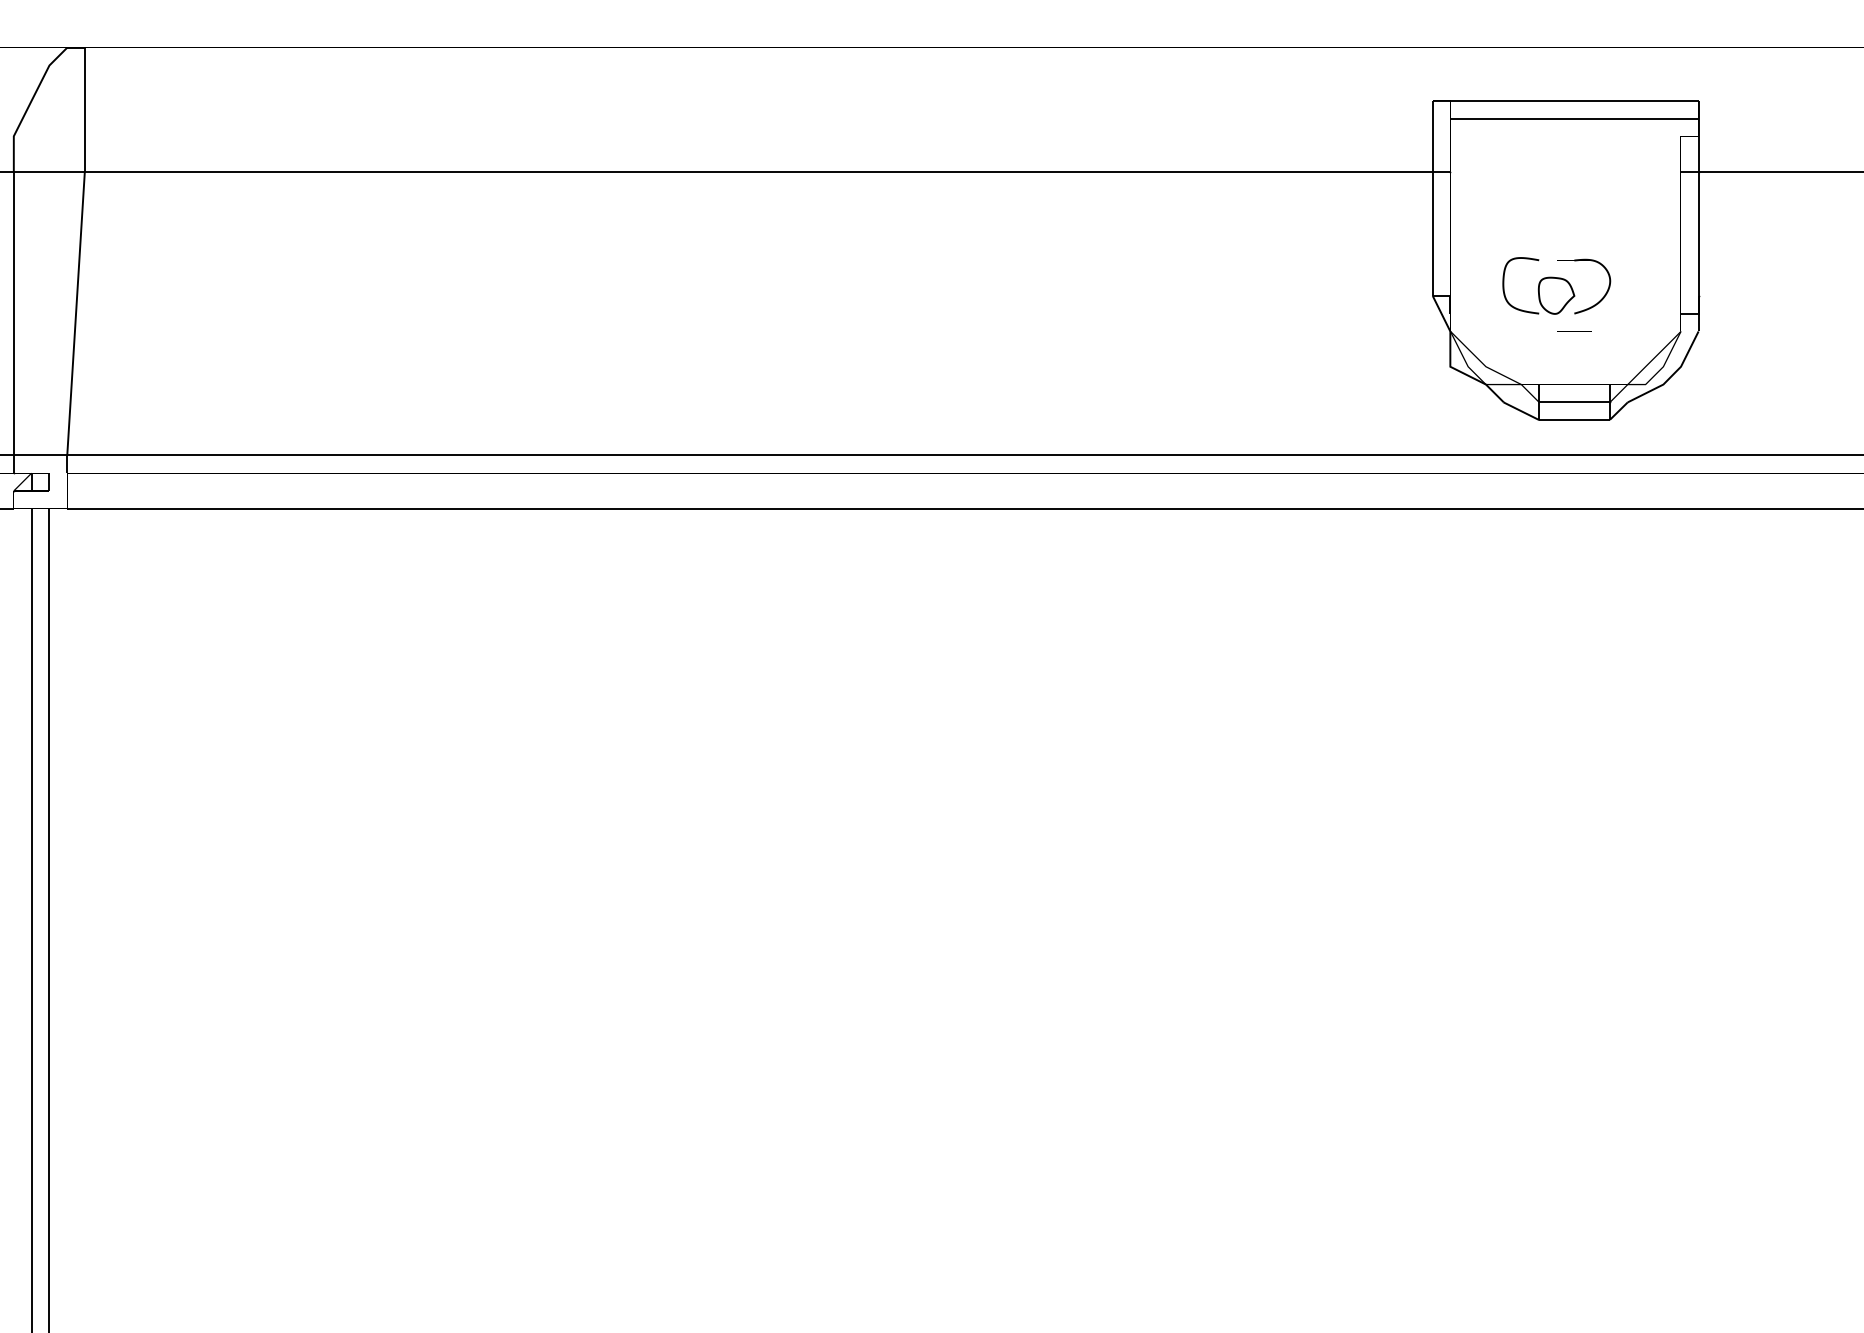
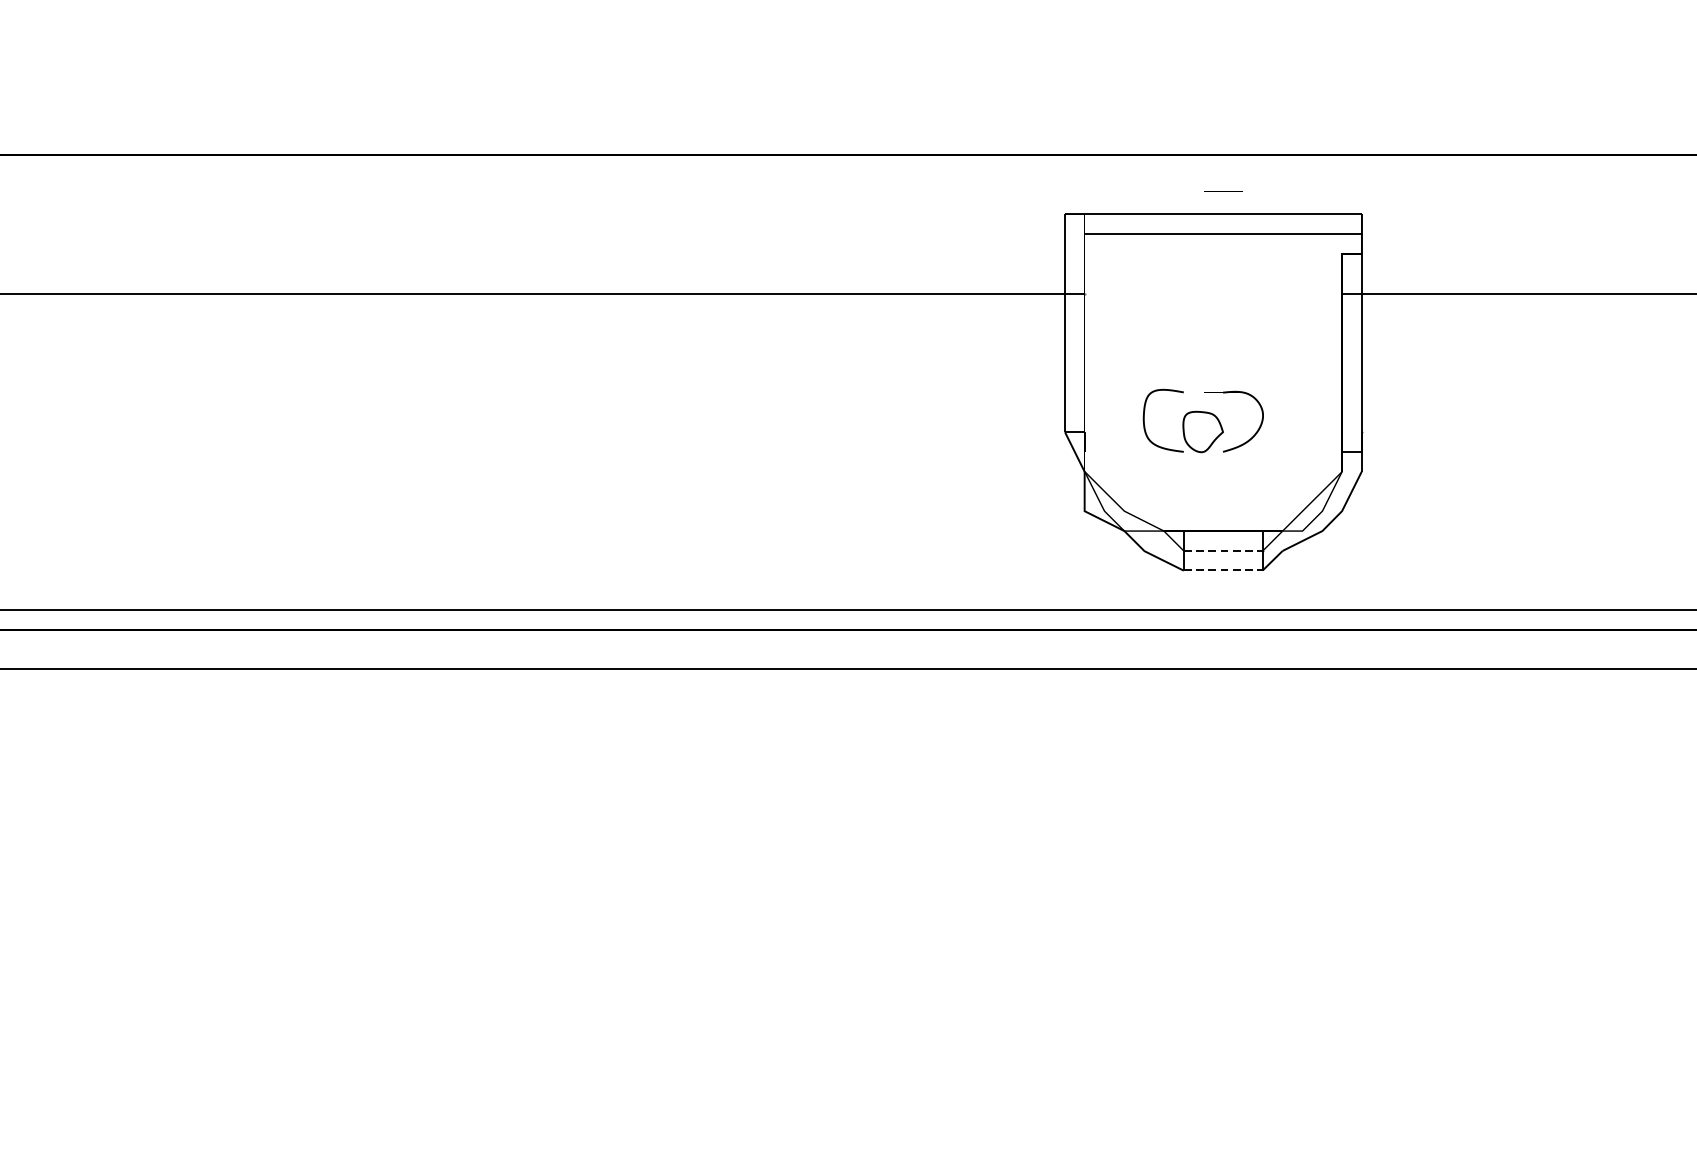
line: (1574, 331) -> (1223, 191), moved
line: (1575, 402) -> (1224, 551), solid -> dashed
line: (1575, 419) -> (1224, 570), solid -> dashed

